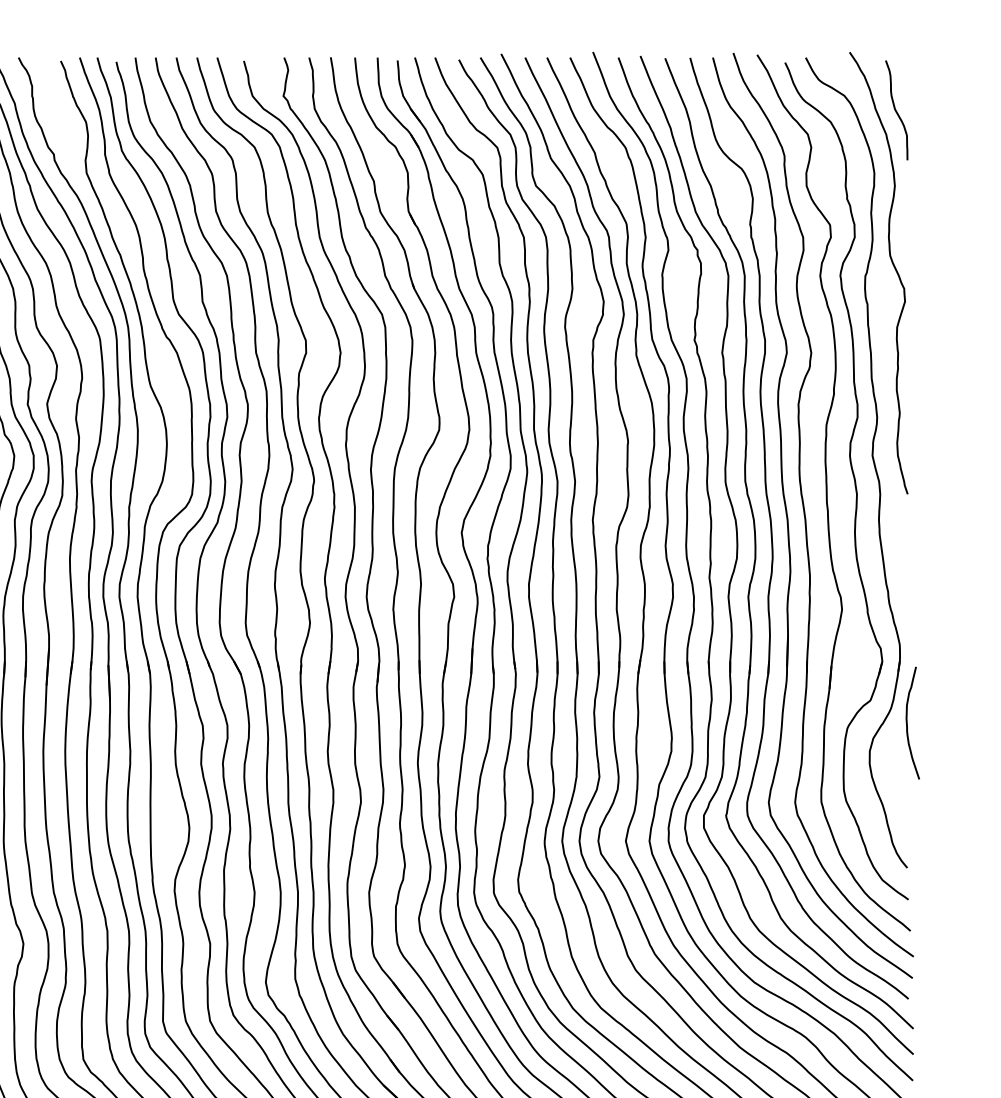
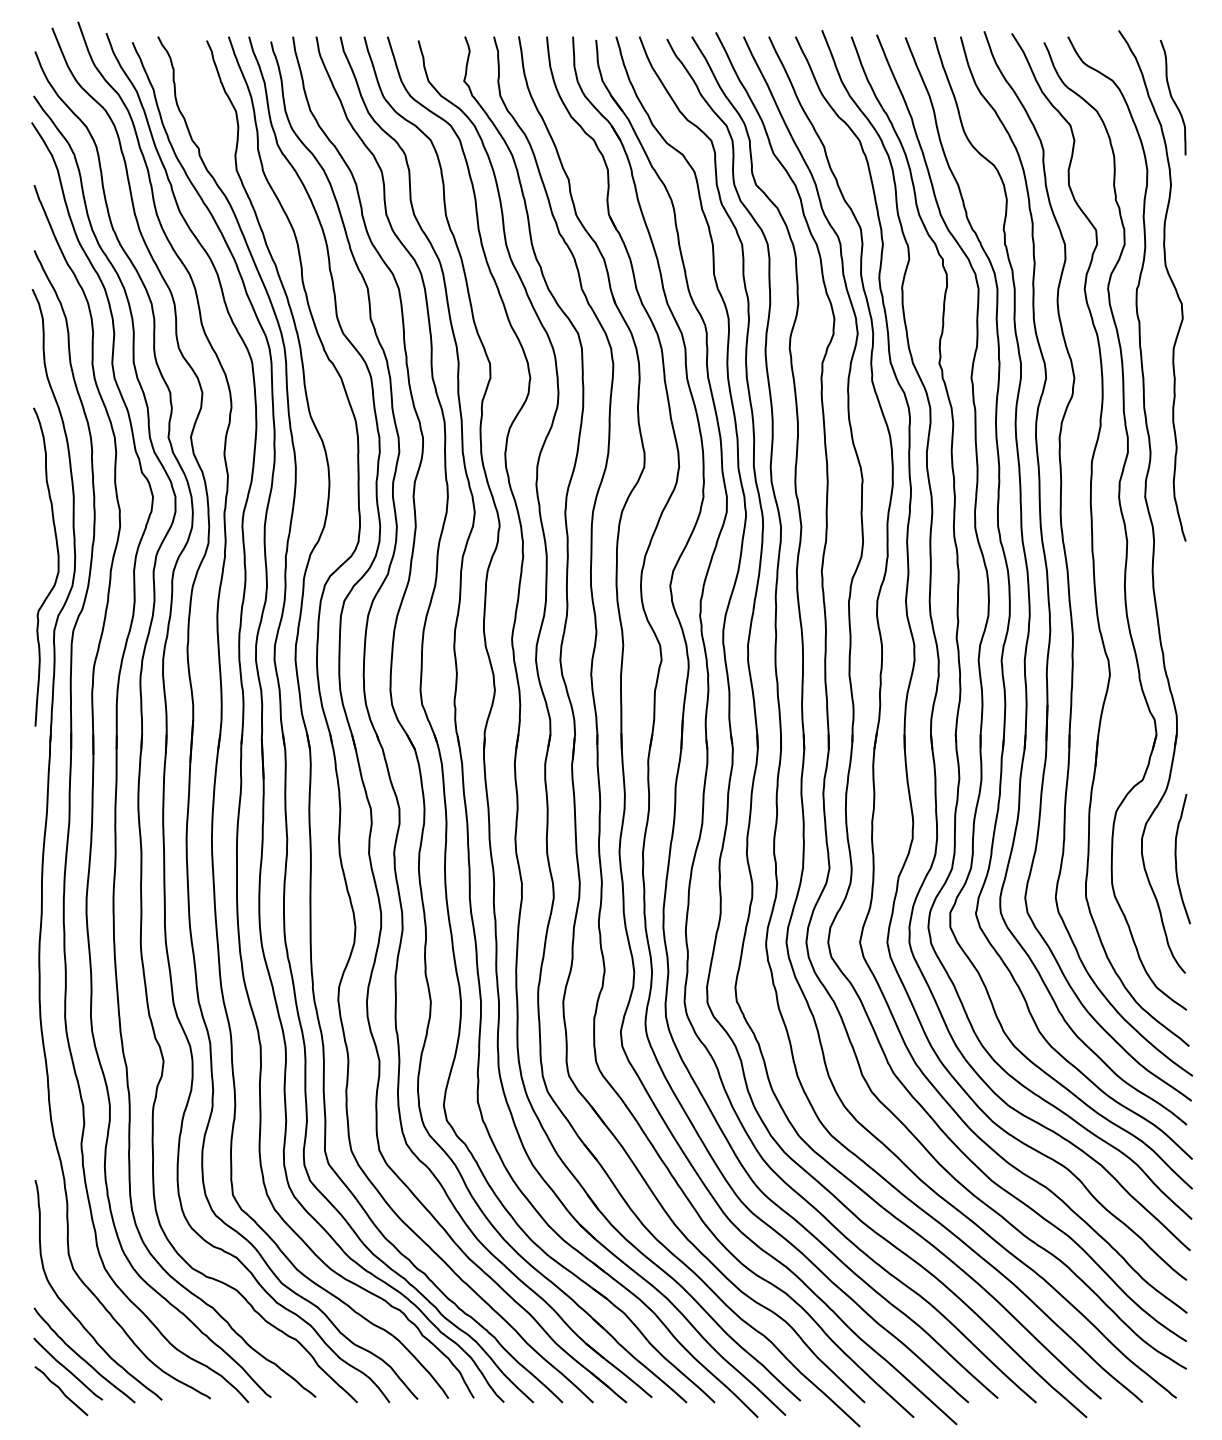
curve: (907, 723) -> (1176, 859), moved

